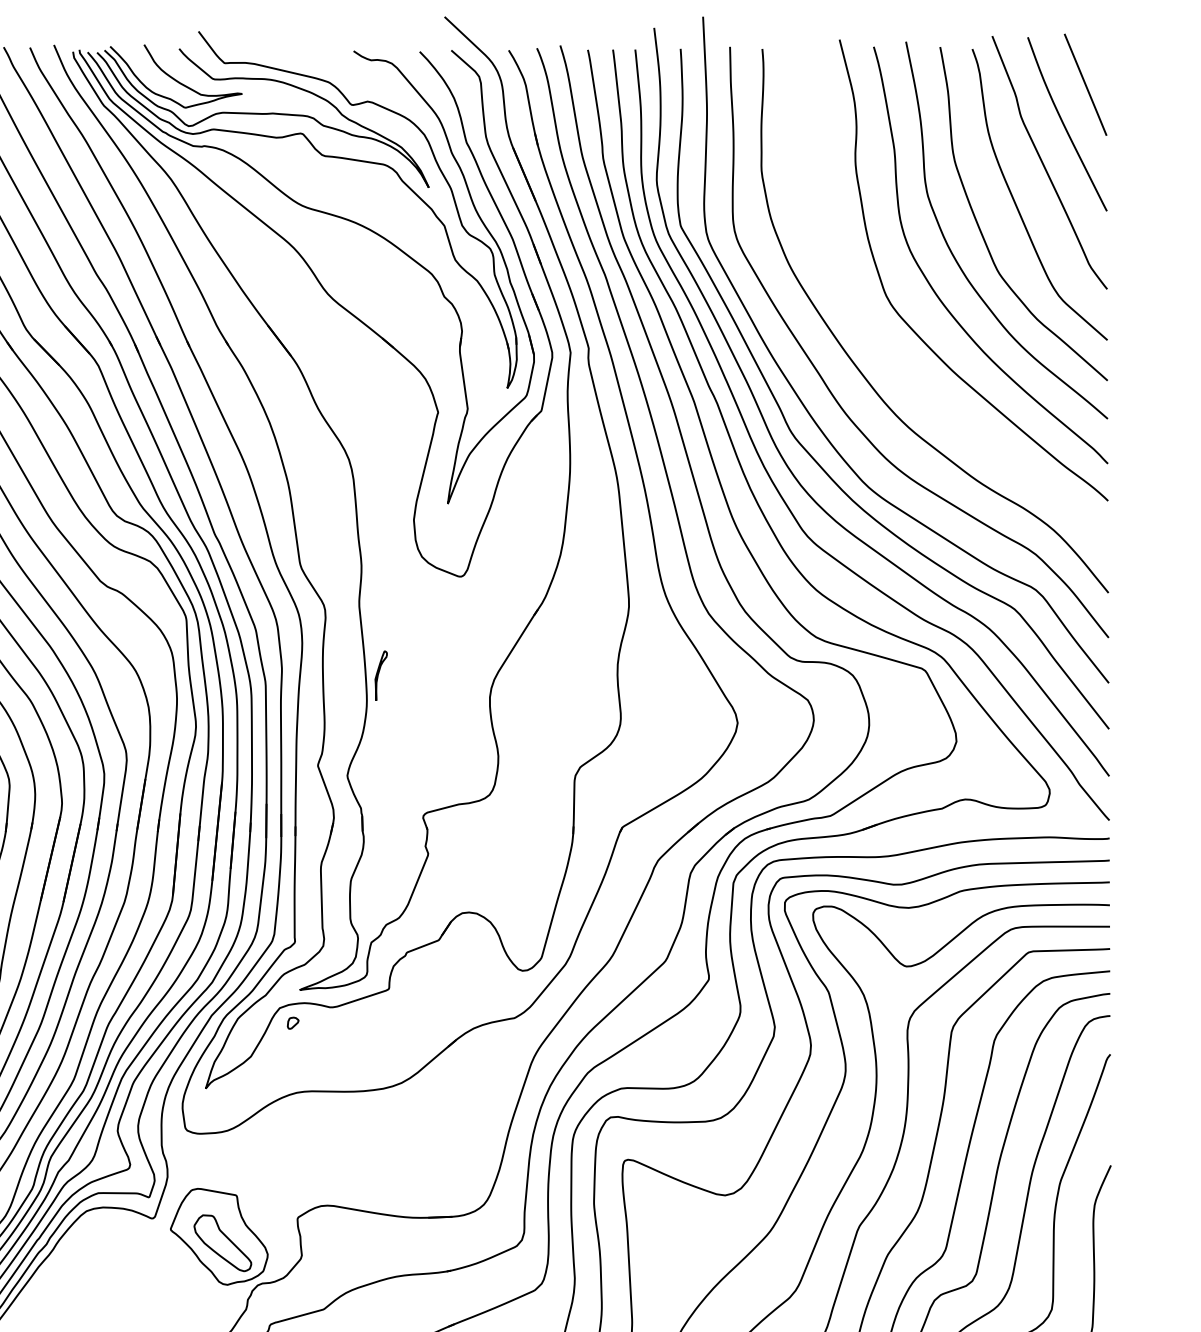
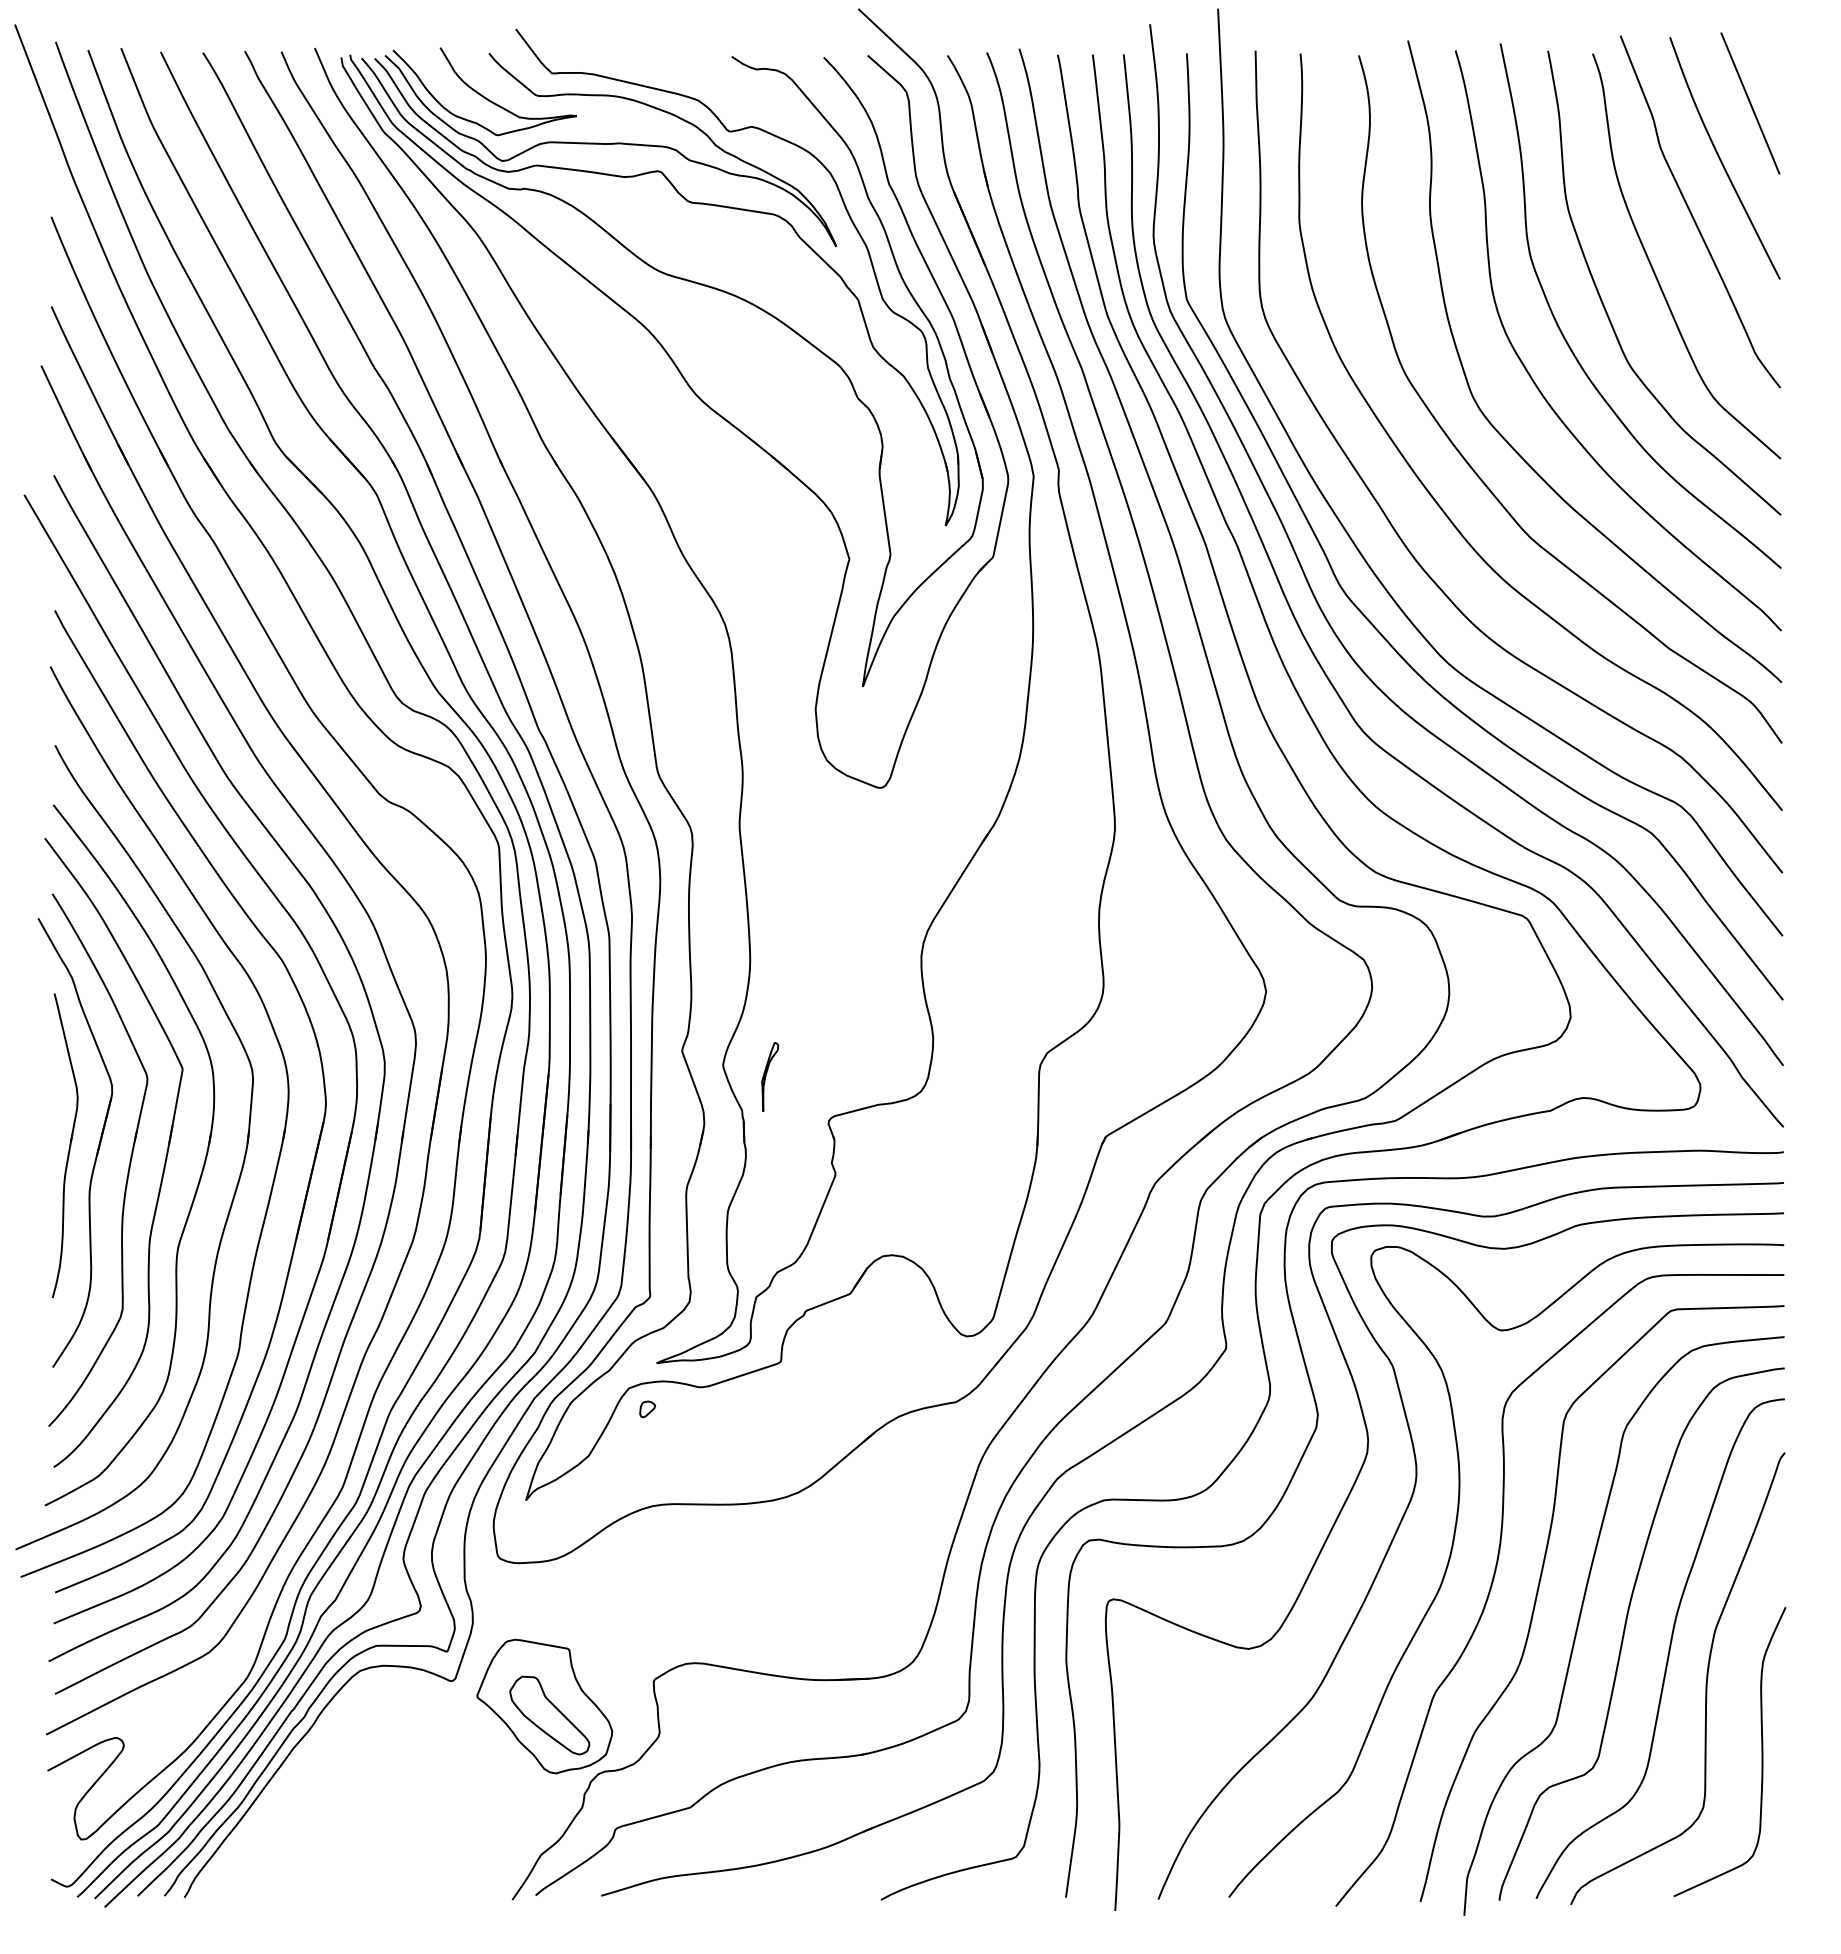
curve: (890, 351) -> (1478, 474), added
part: (381, 675) -> (770, 1076), moved

